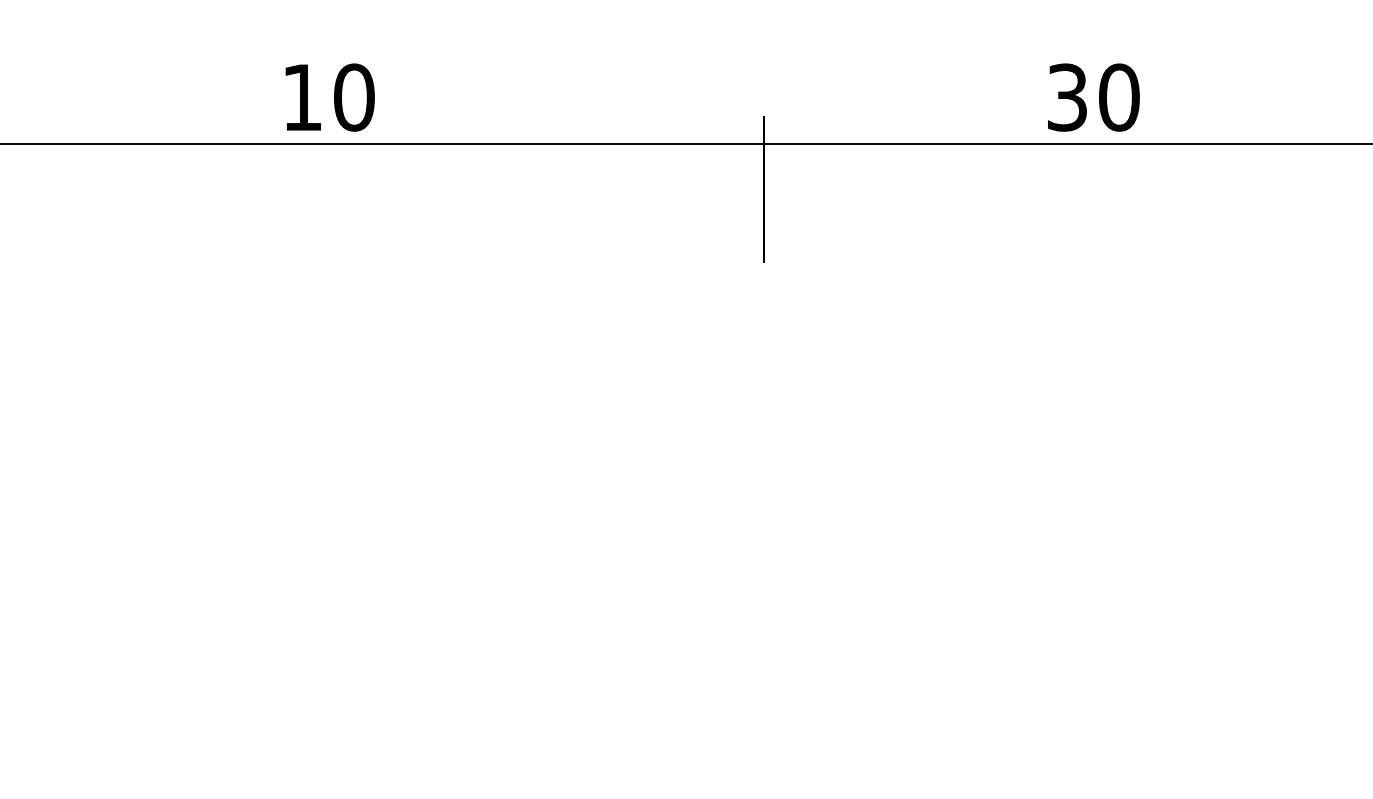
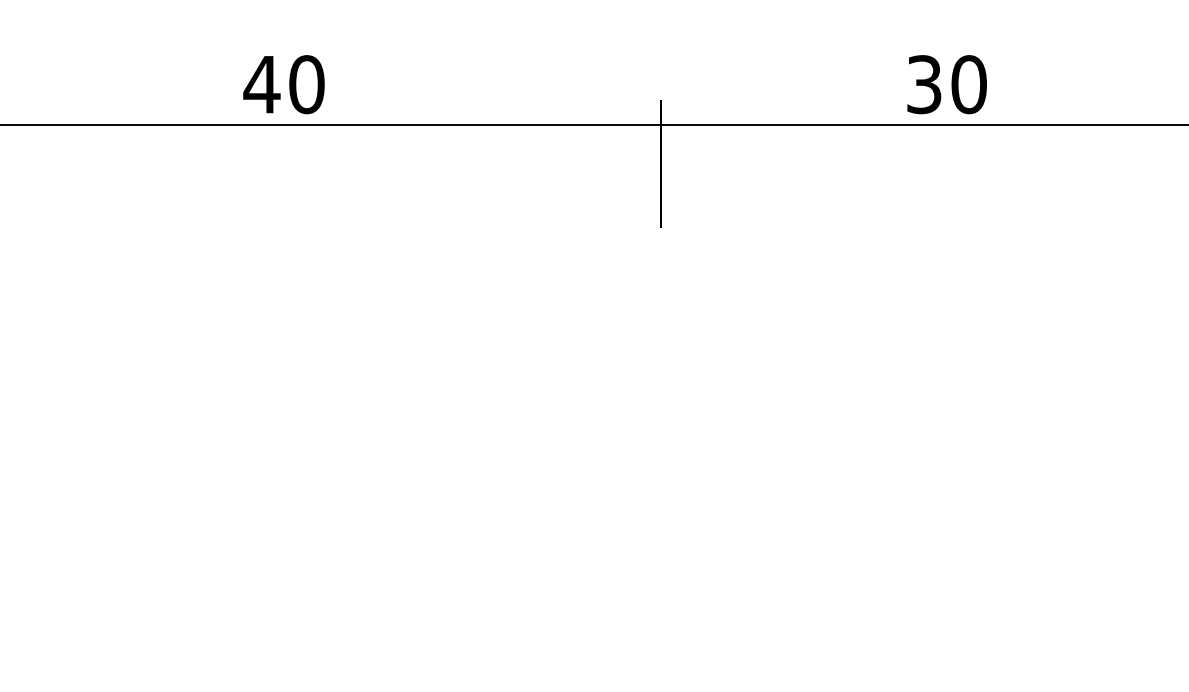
text: (301, 97) -> (261, 84), 10 -> 40

